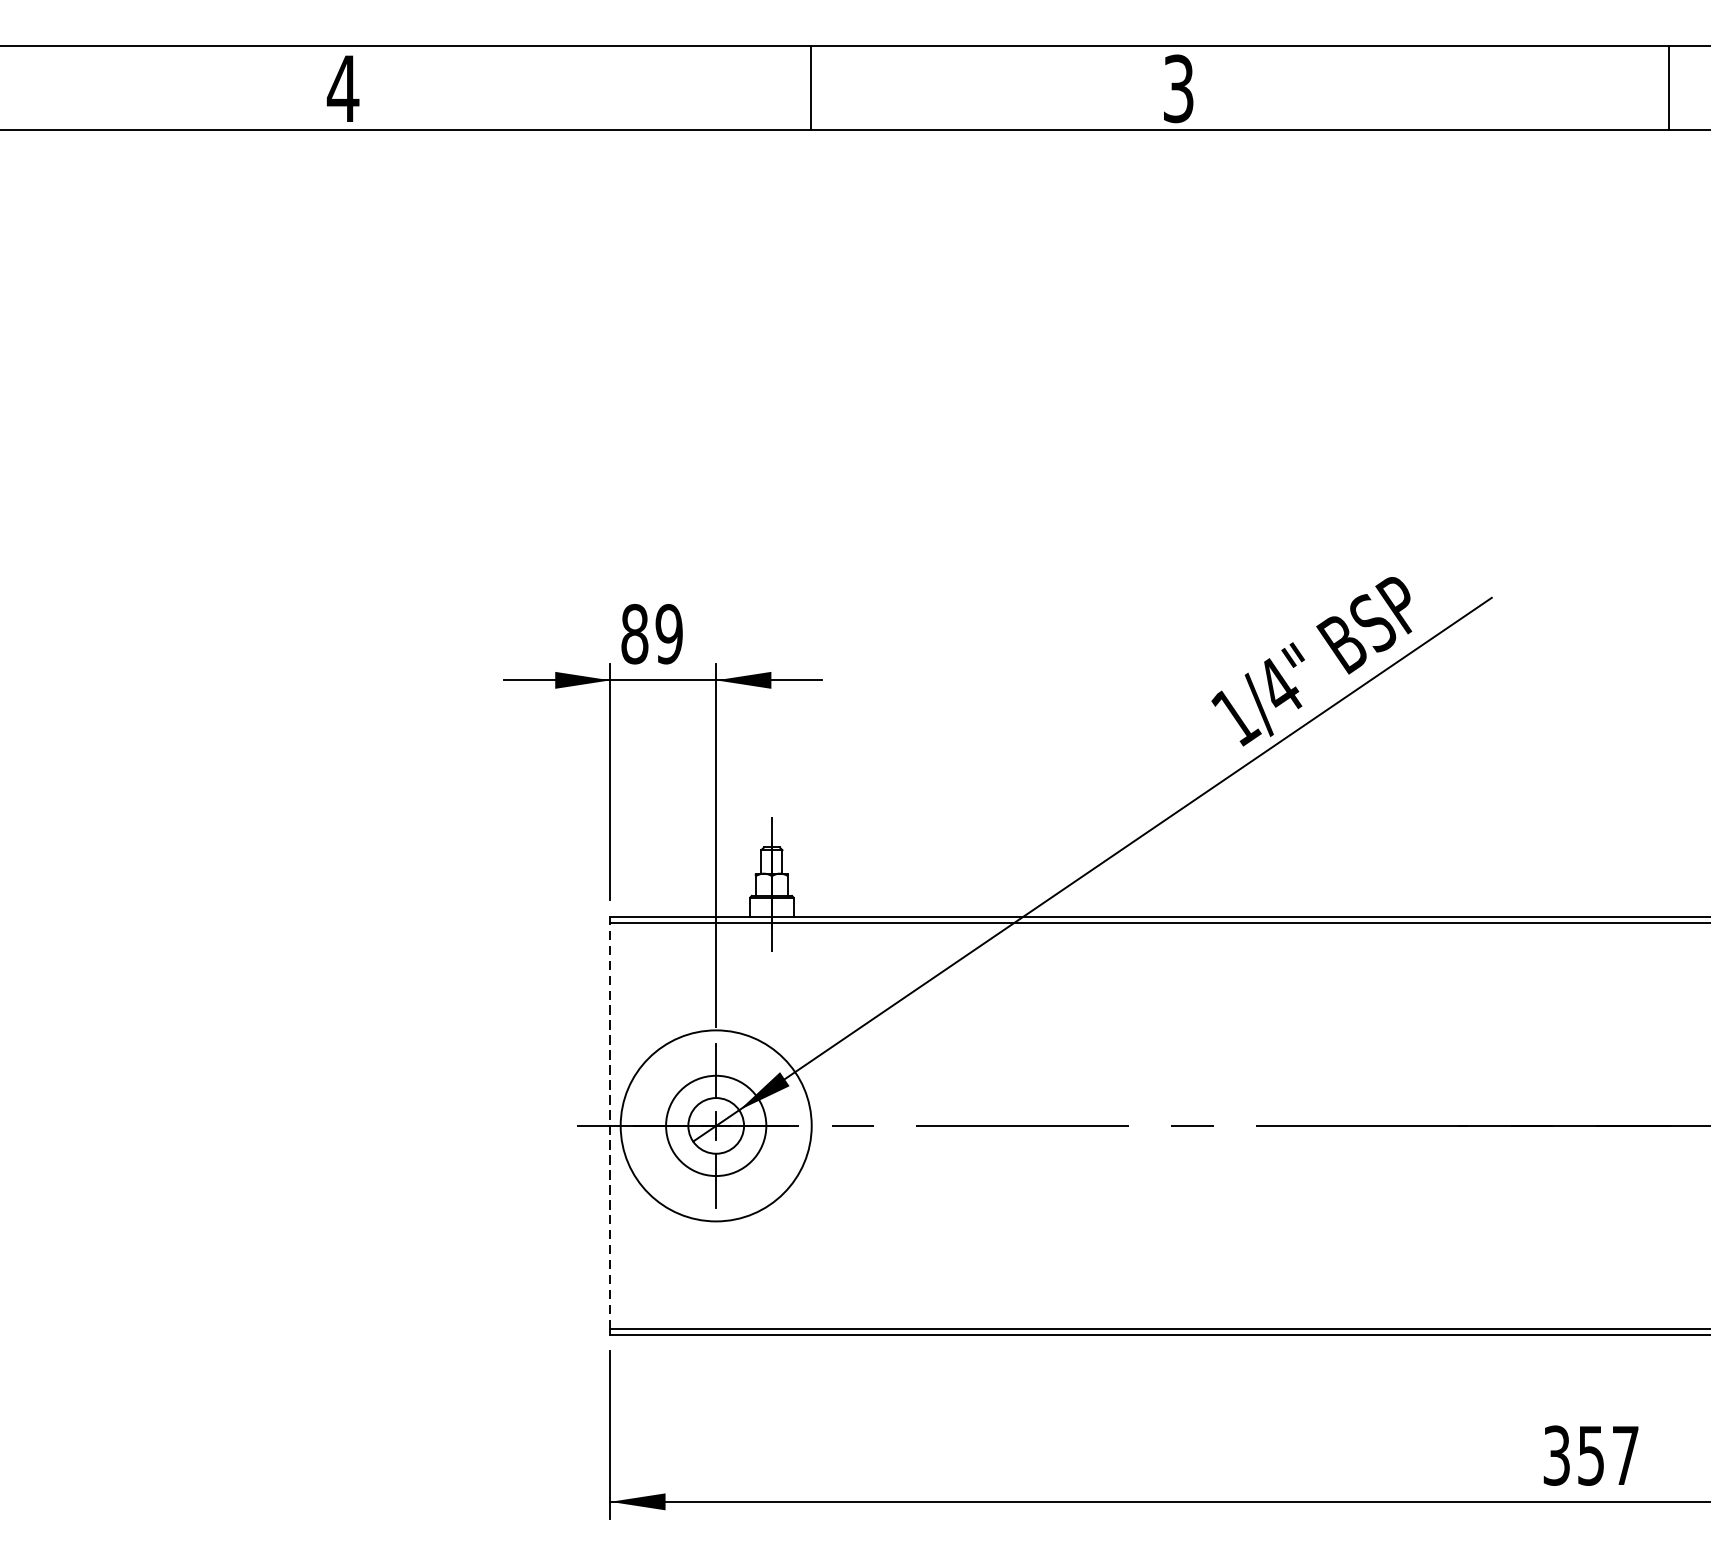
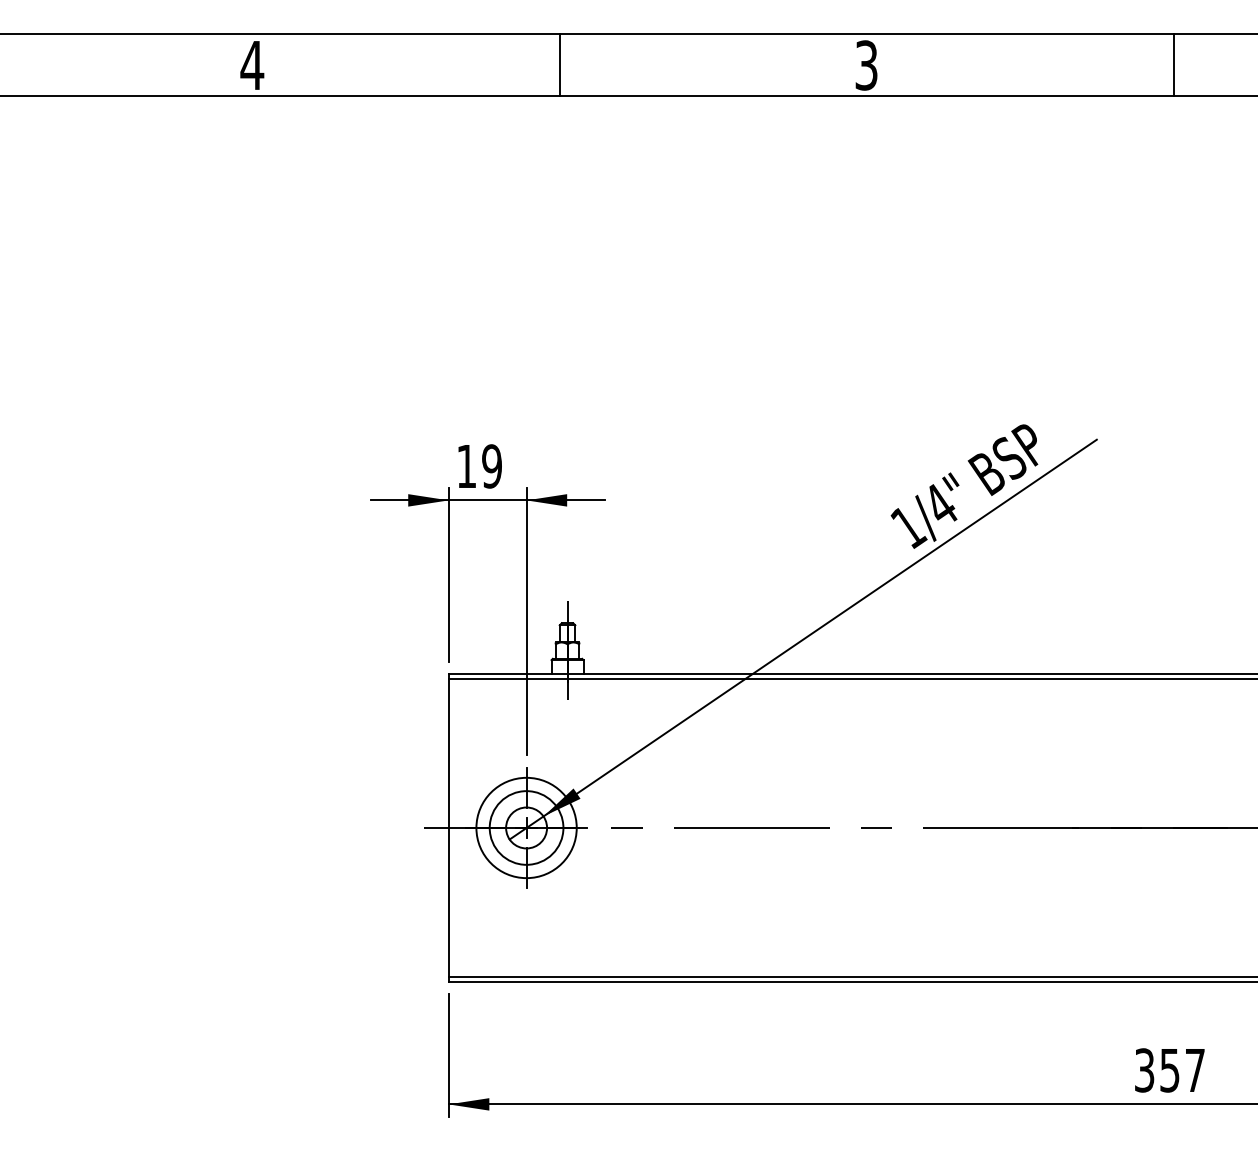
line: (811, 87) -> (560, 64), moved
line: (1669, 87) -> (1174, 64), moved
text: (634, 634) -> (466, 466), 89 -> 19
line: (610, 1125) -> (448, 827), dashed -> solid
circle: (716, 1125) -> (526, 827), size x0.71

